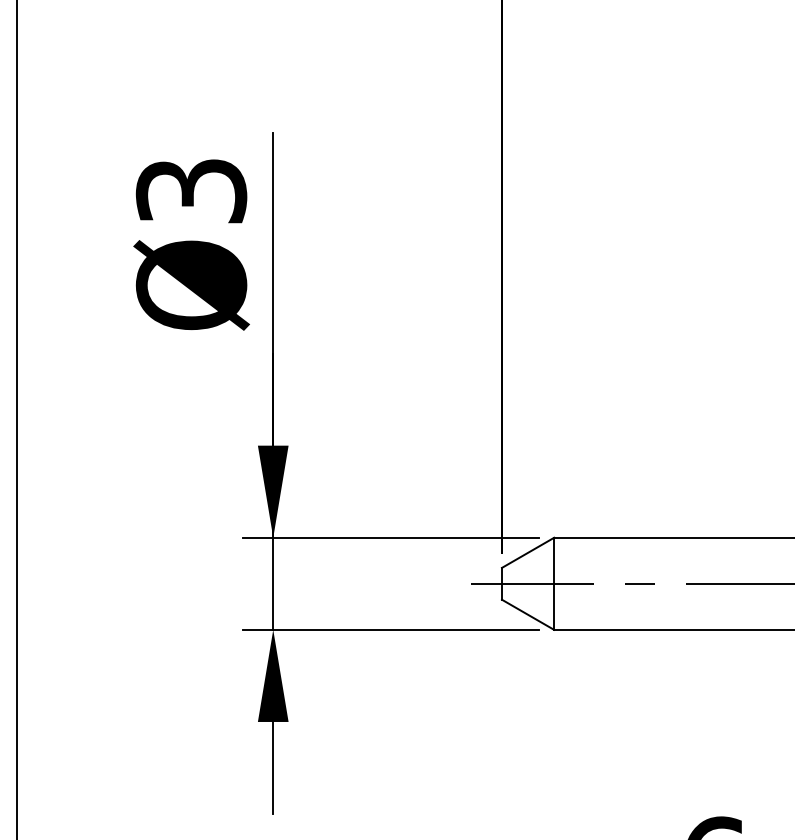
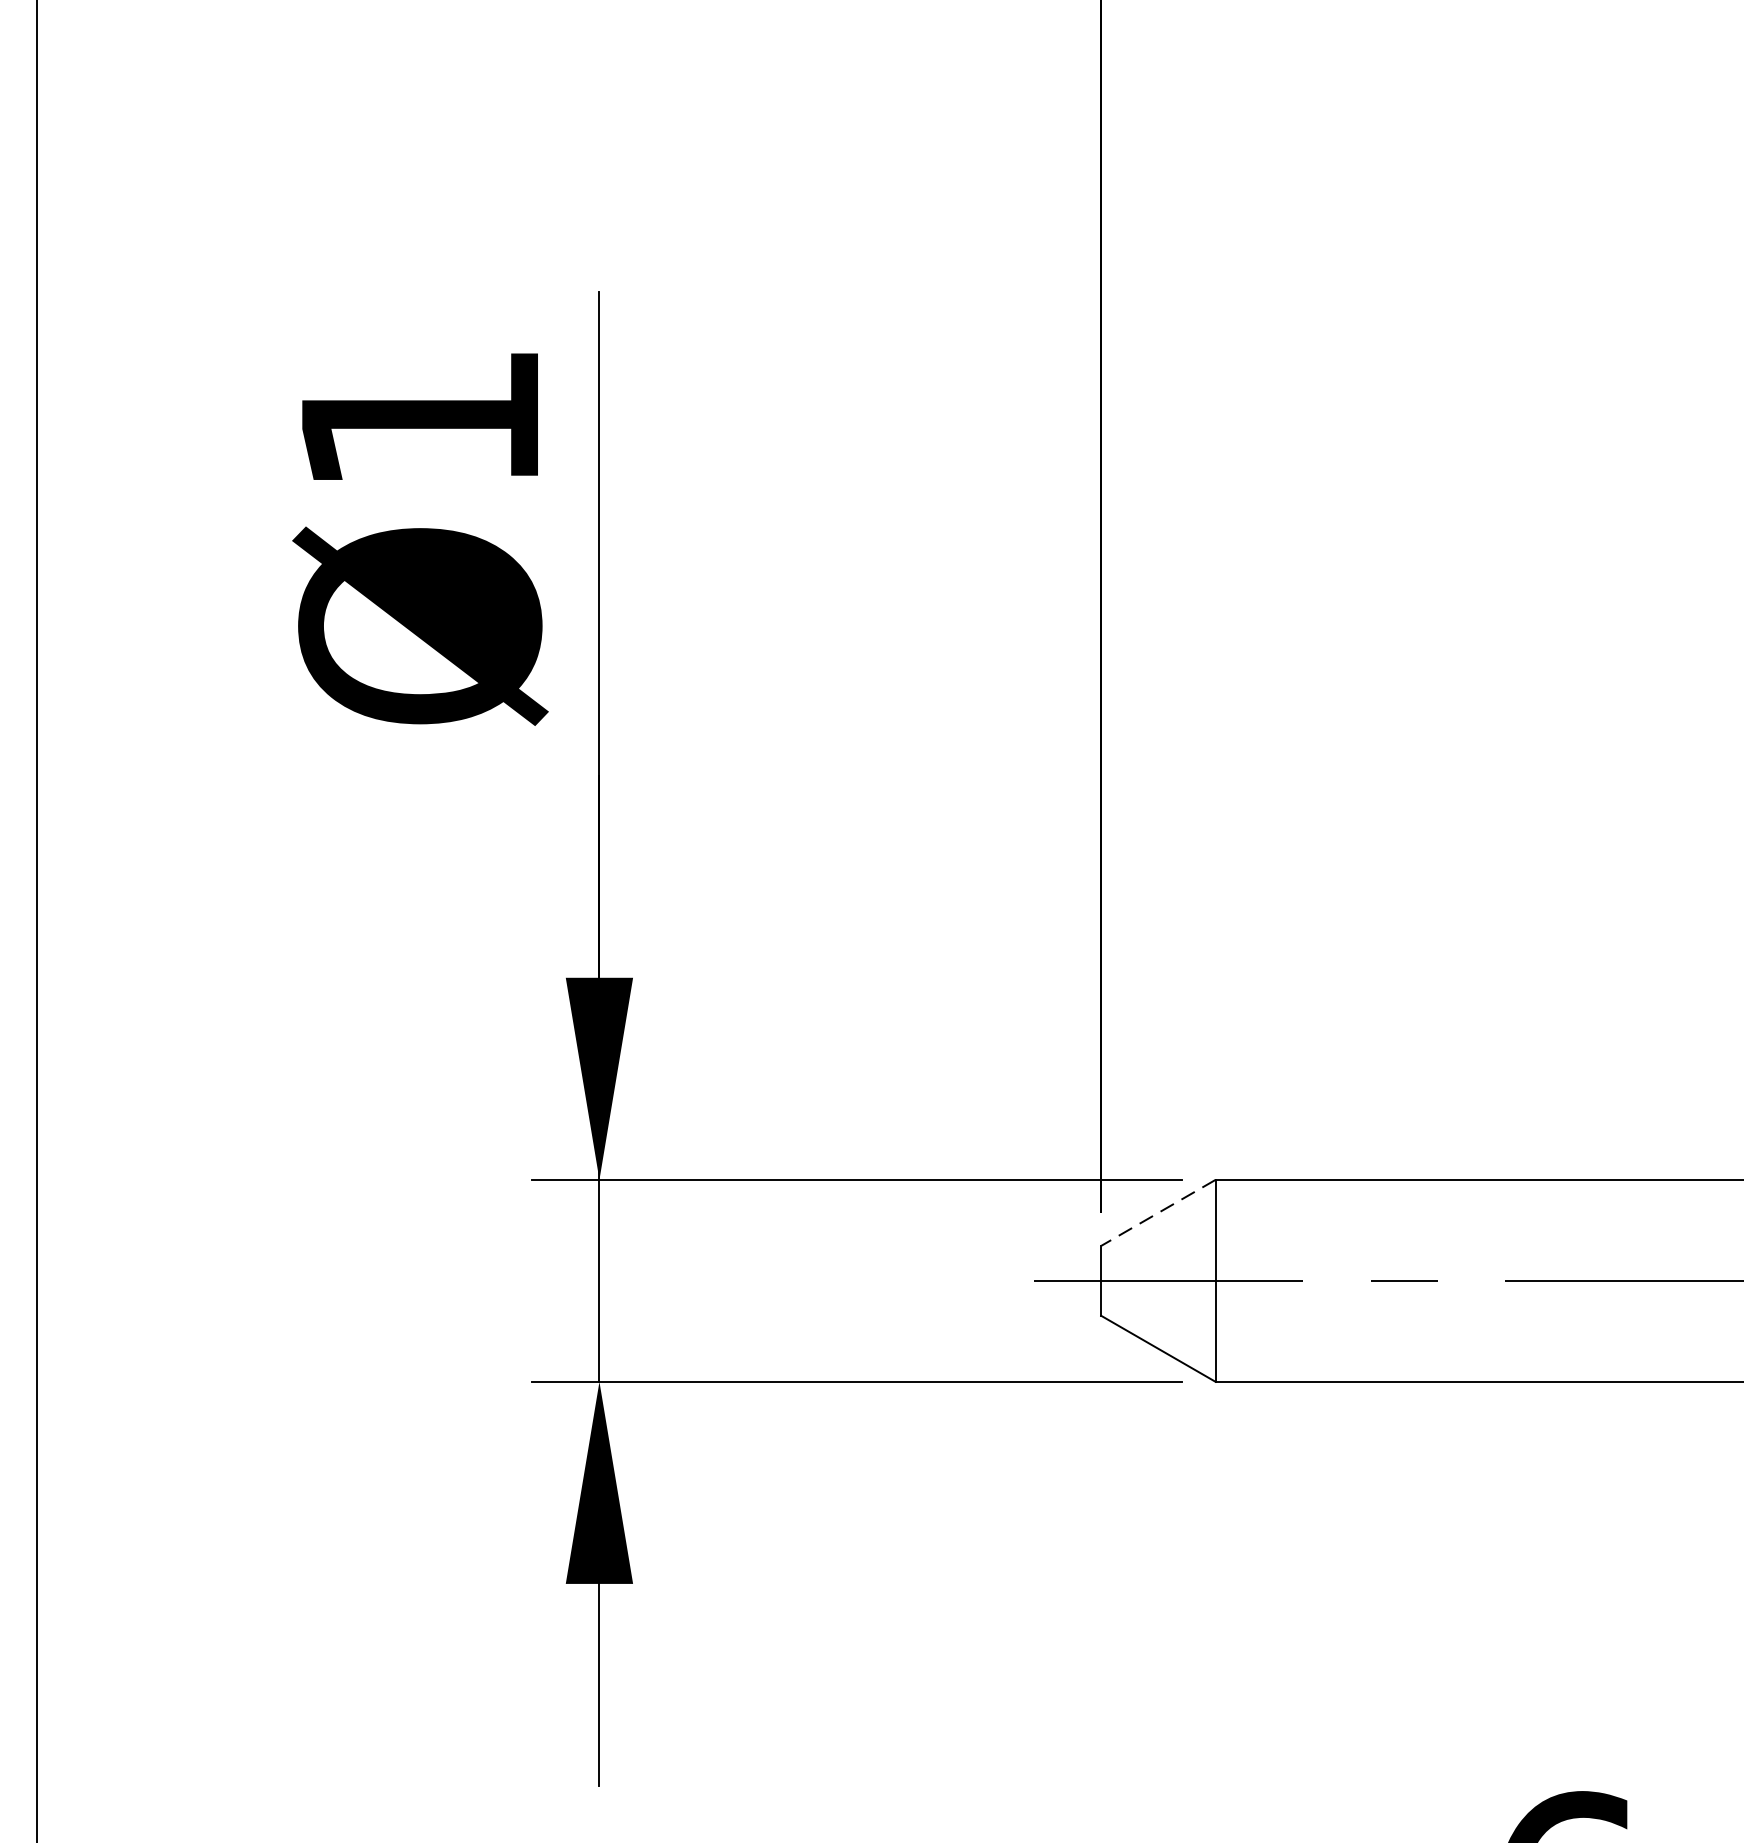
text: (191, 191) -> (420, 420), Ø3 -> Ø1
line: (527, 553) -> (1157, 1214), solid -> dashed

